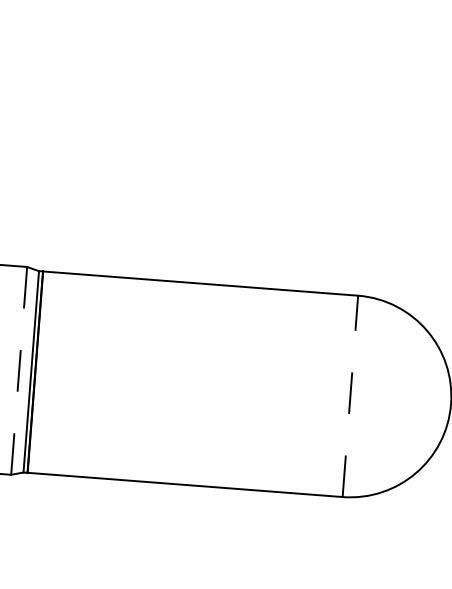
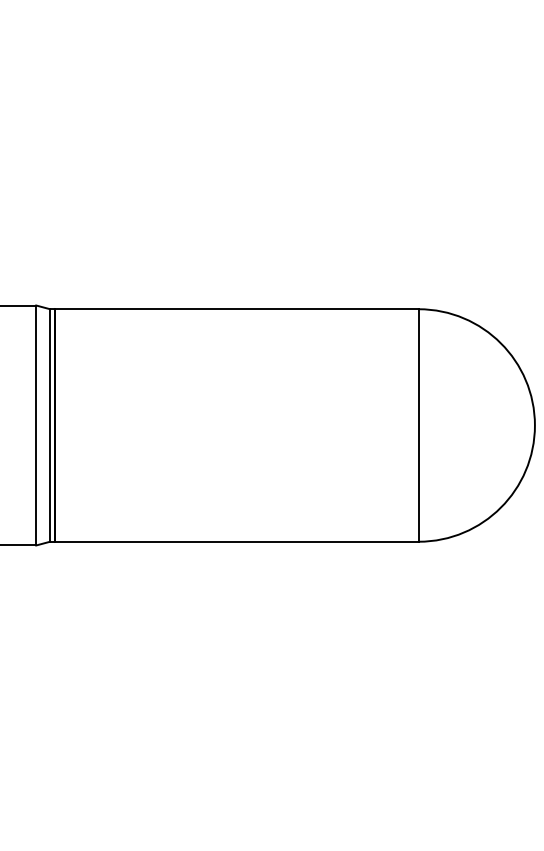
line: (19, 370) -> (36, 425), dashed -> solid
line: (350, 396) -> (418, 425), dashed -> solid

